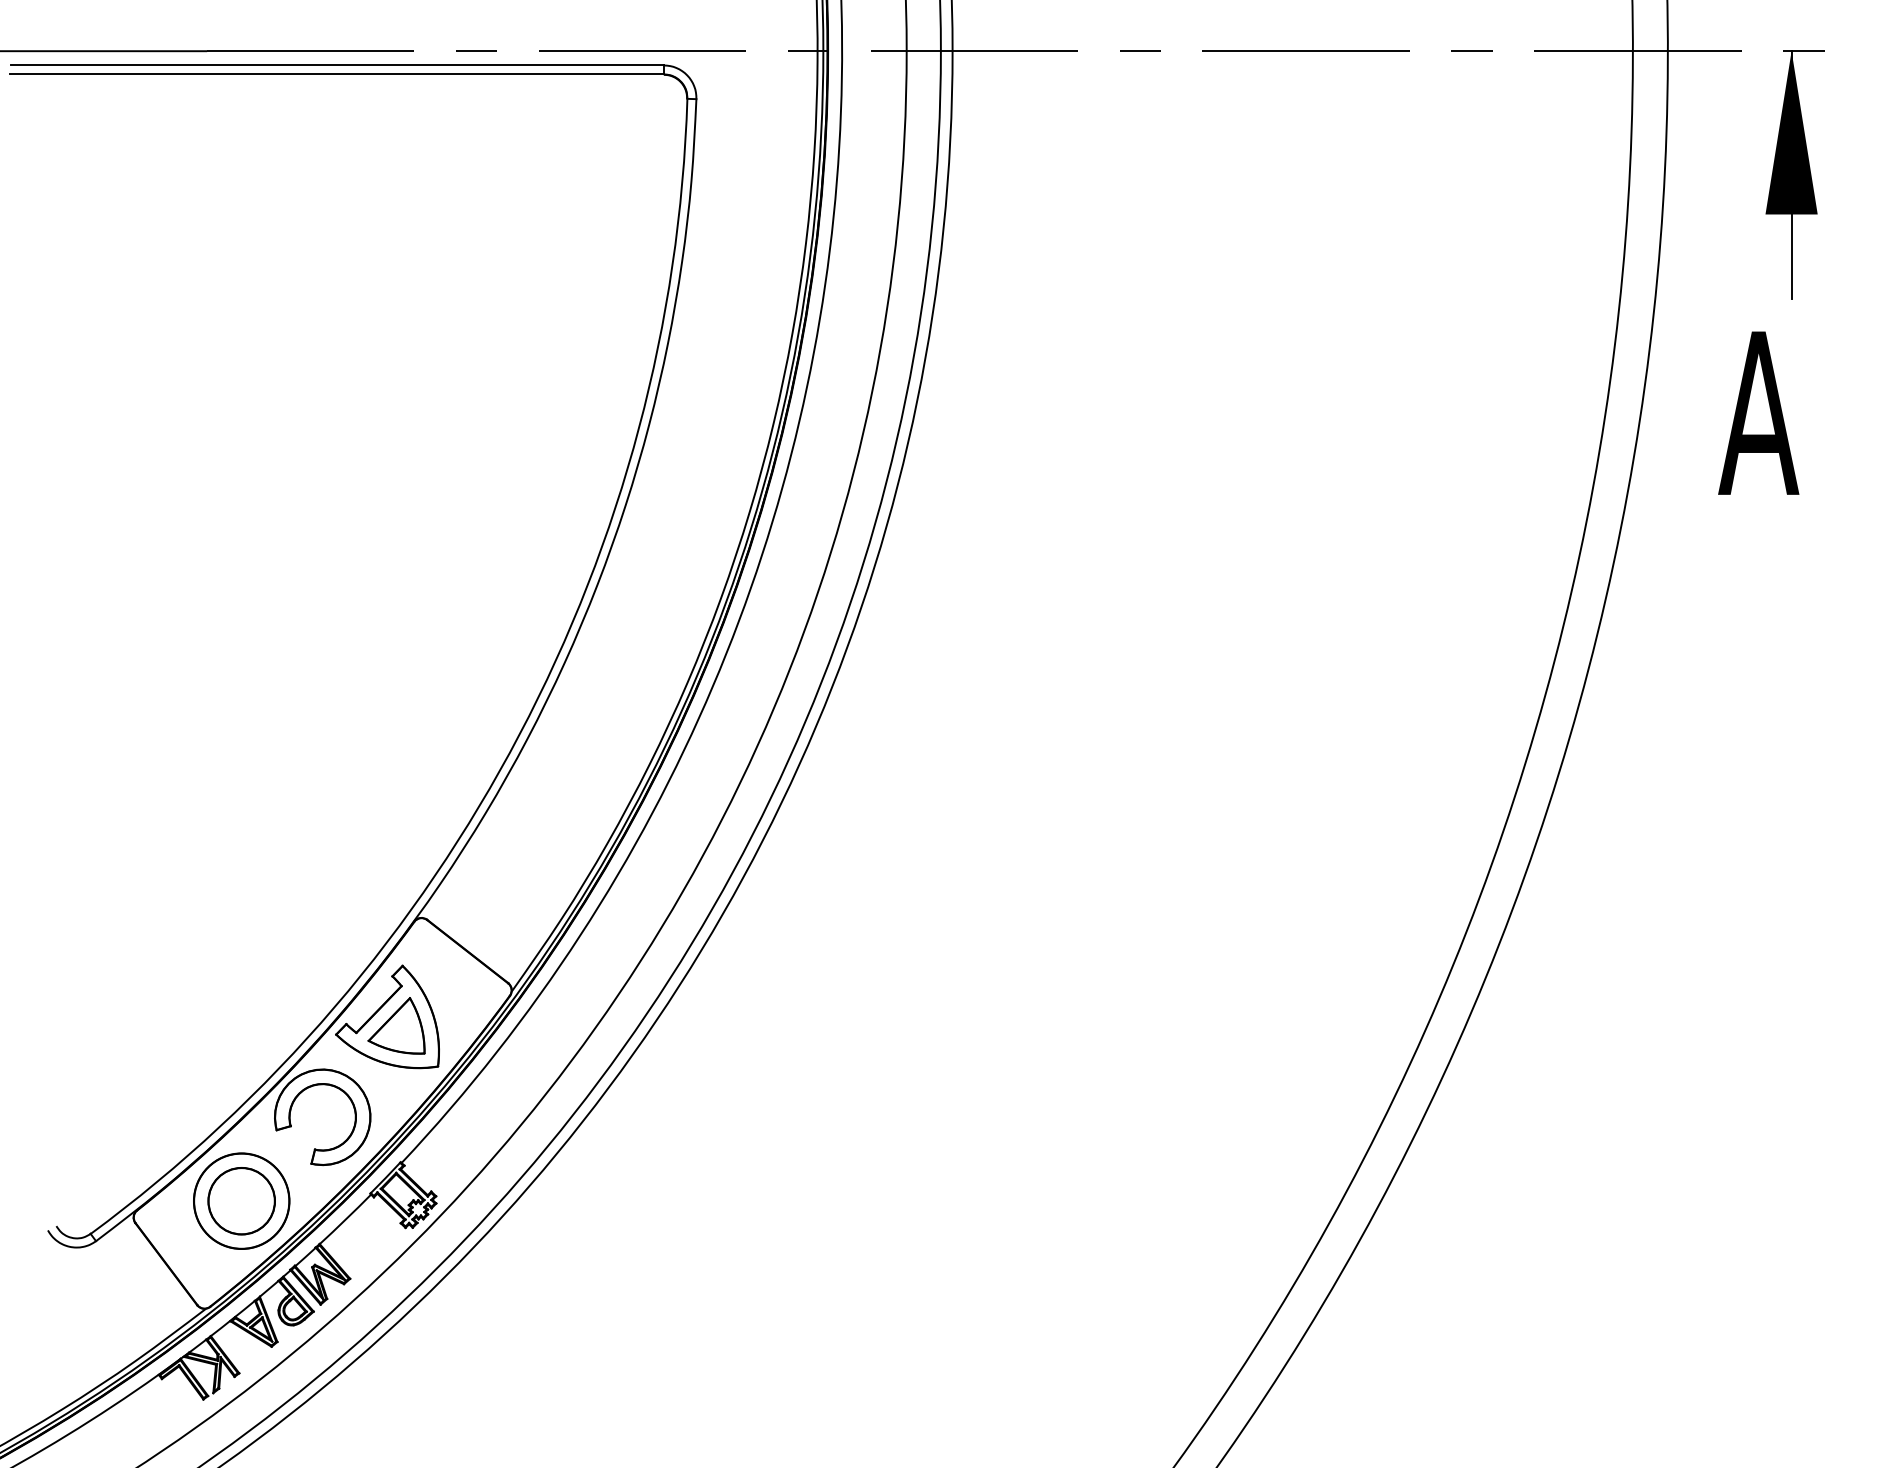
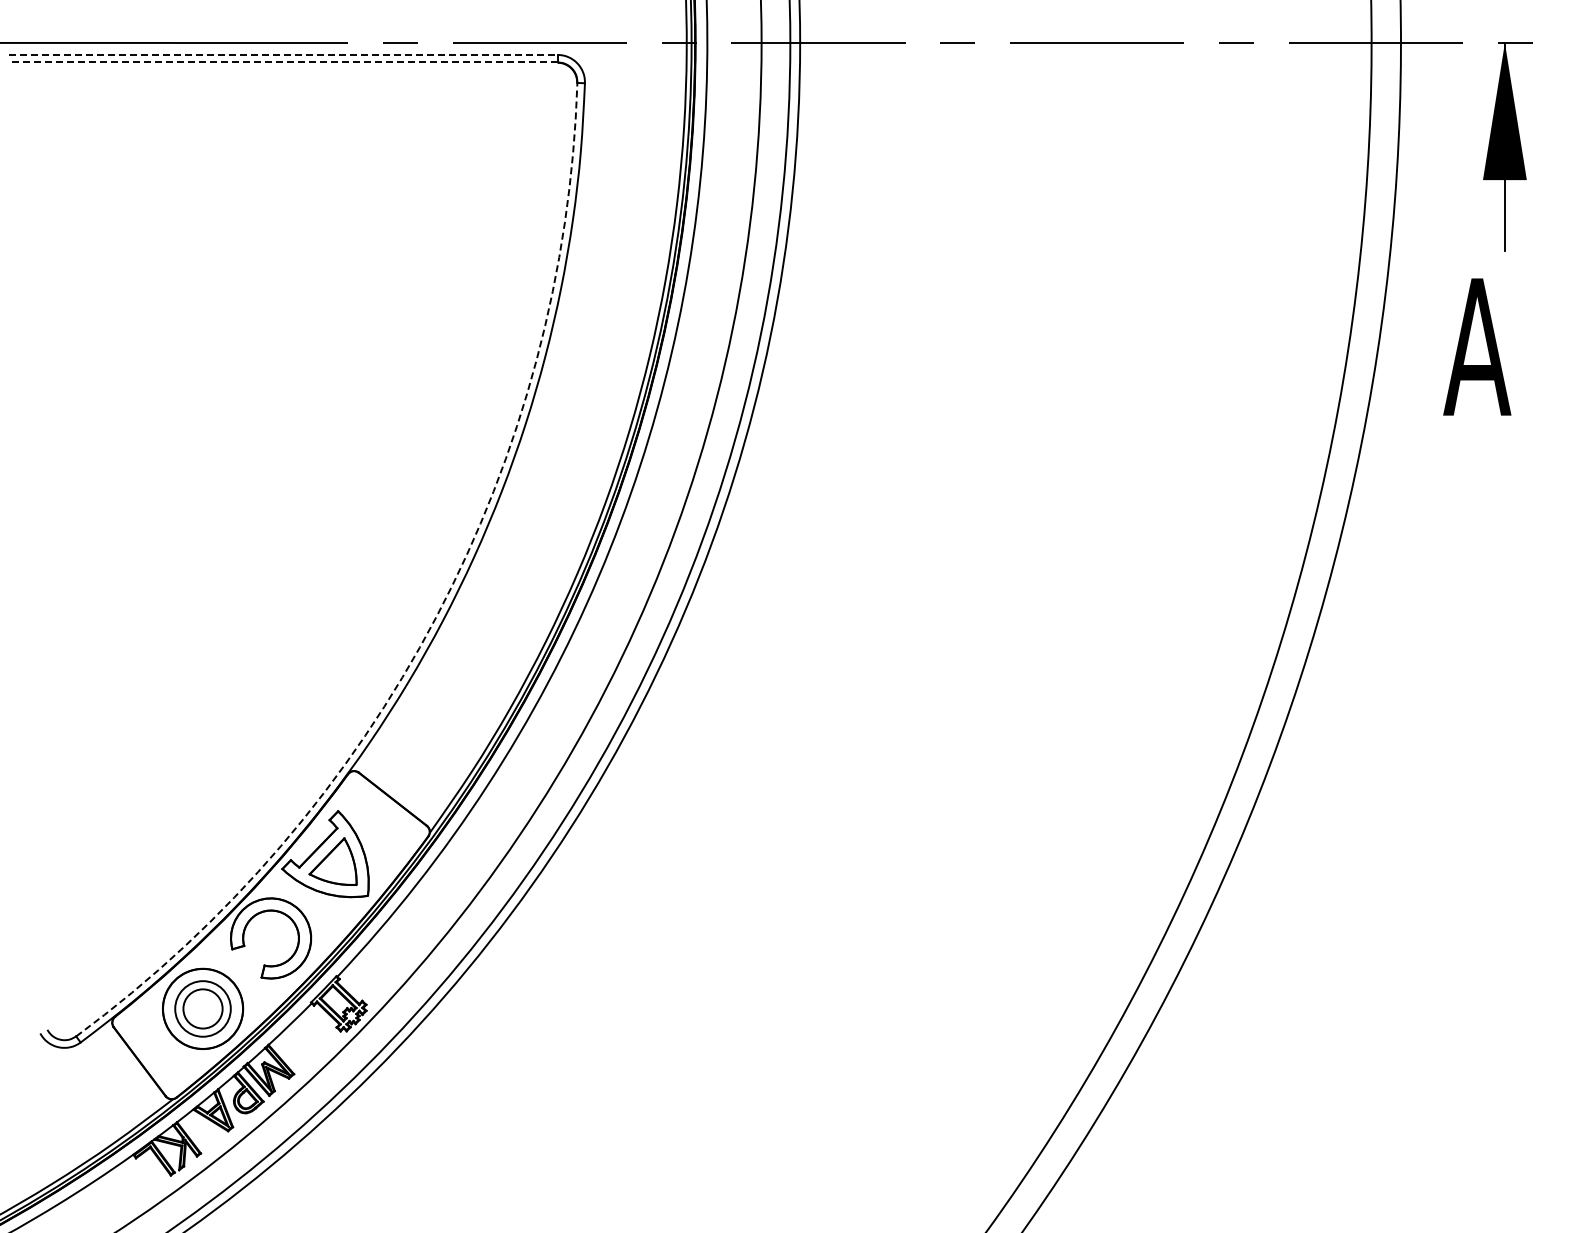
line: (337, 64) -> (283, 54), solid -> dashed
line: (337, 74) -> (283, 62), solid -> dashed
arc: (519, 735) -> (436, 617), solid -> dashed
circle: (242, 1200) -> (203, 1008), size x0.7

